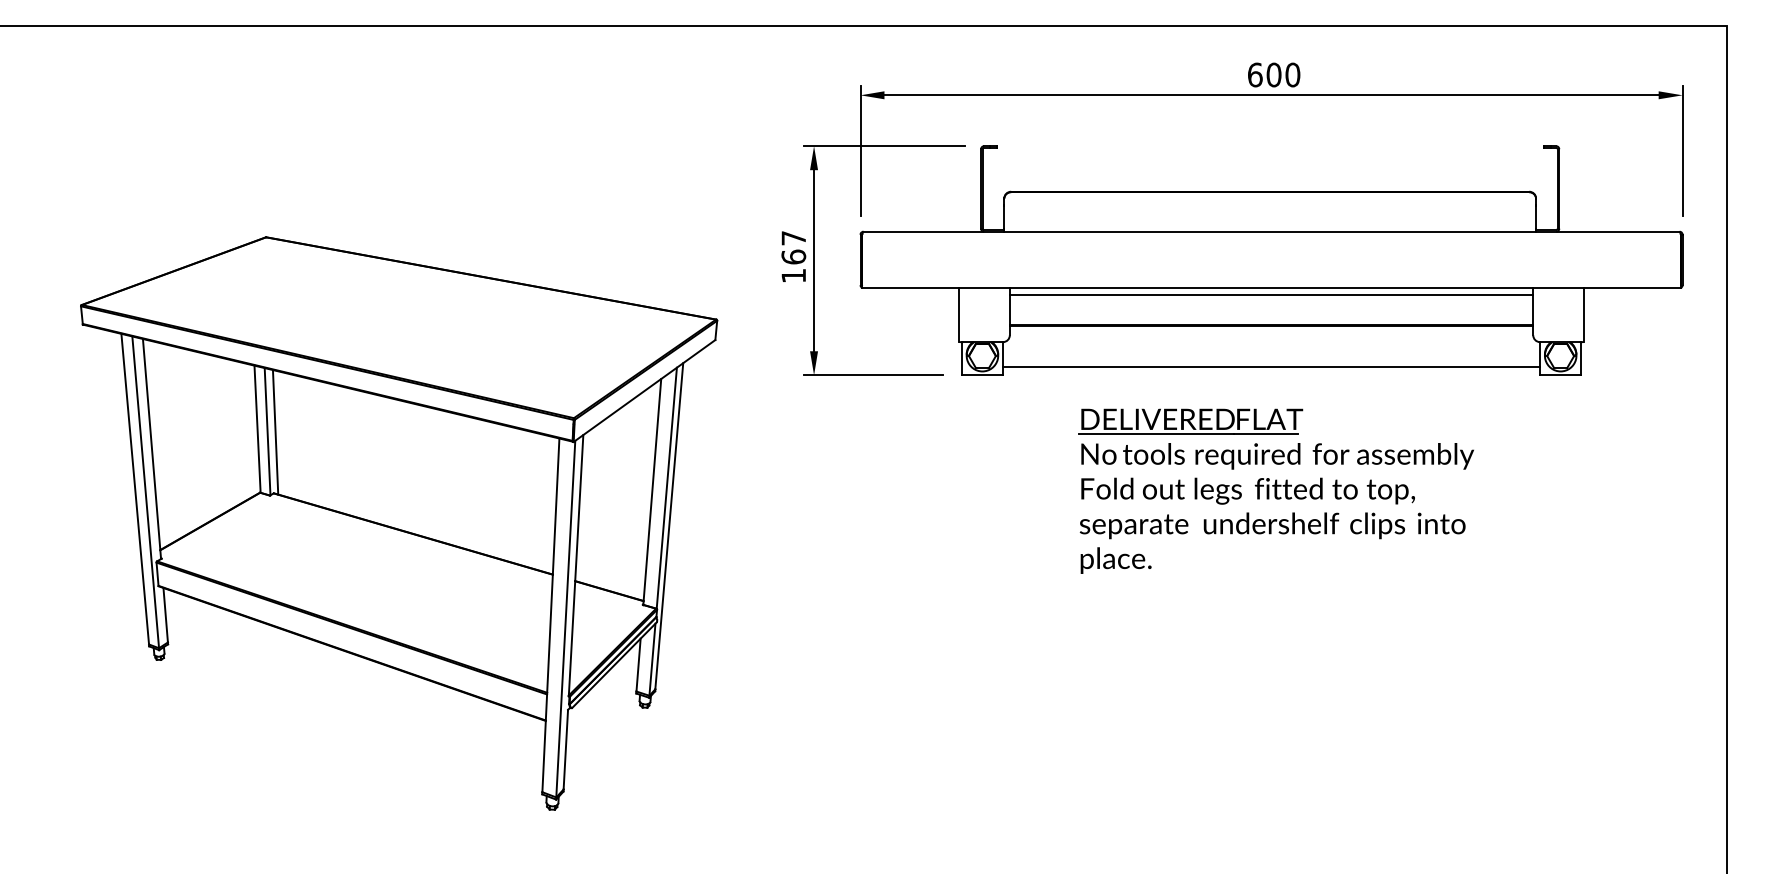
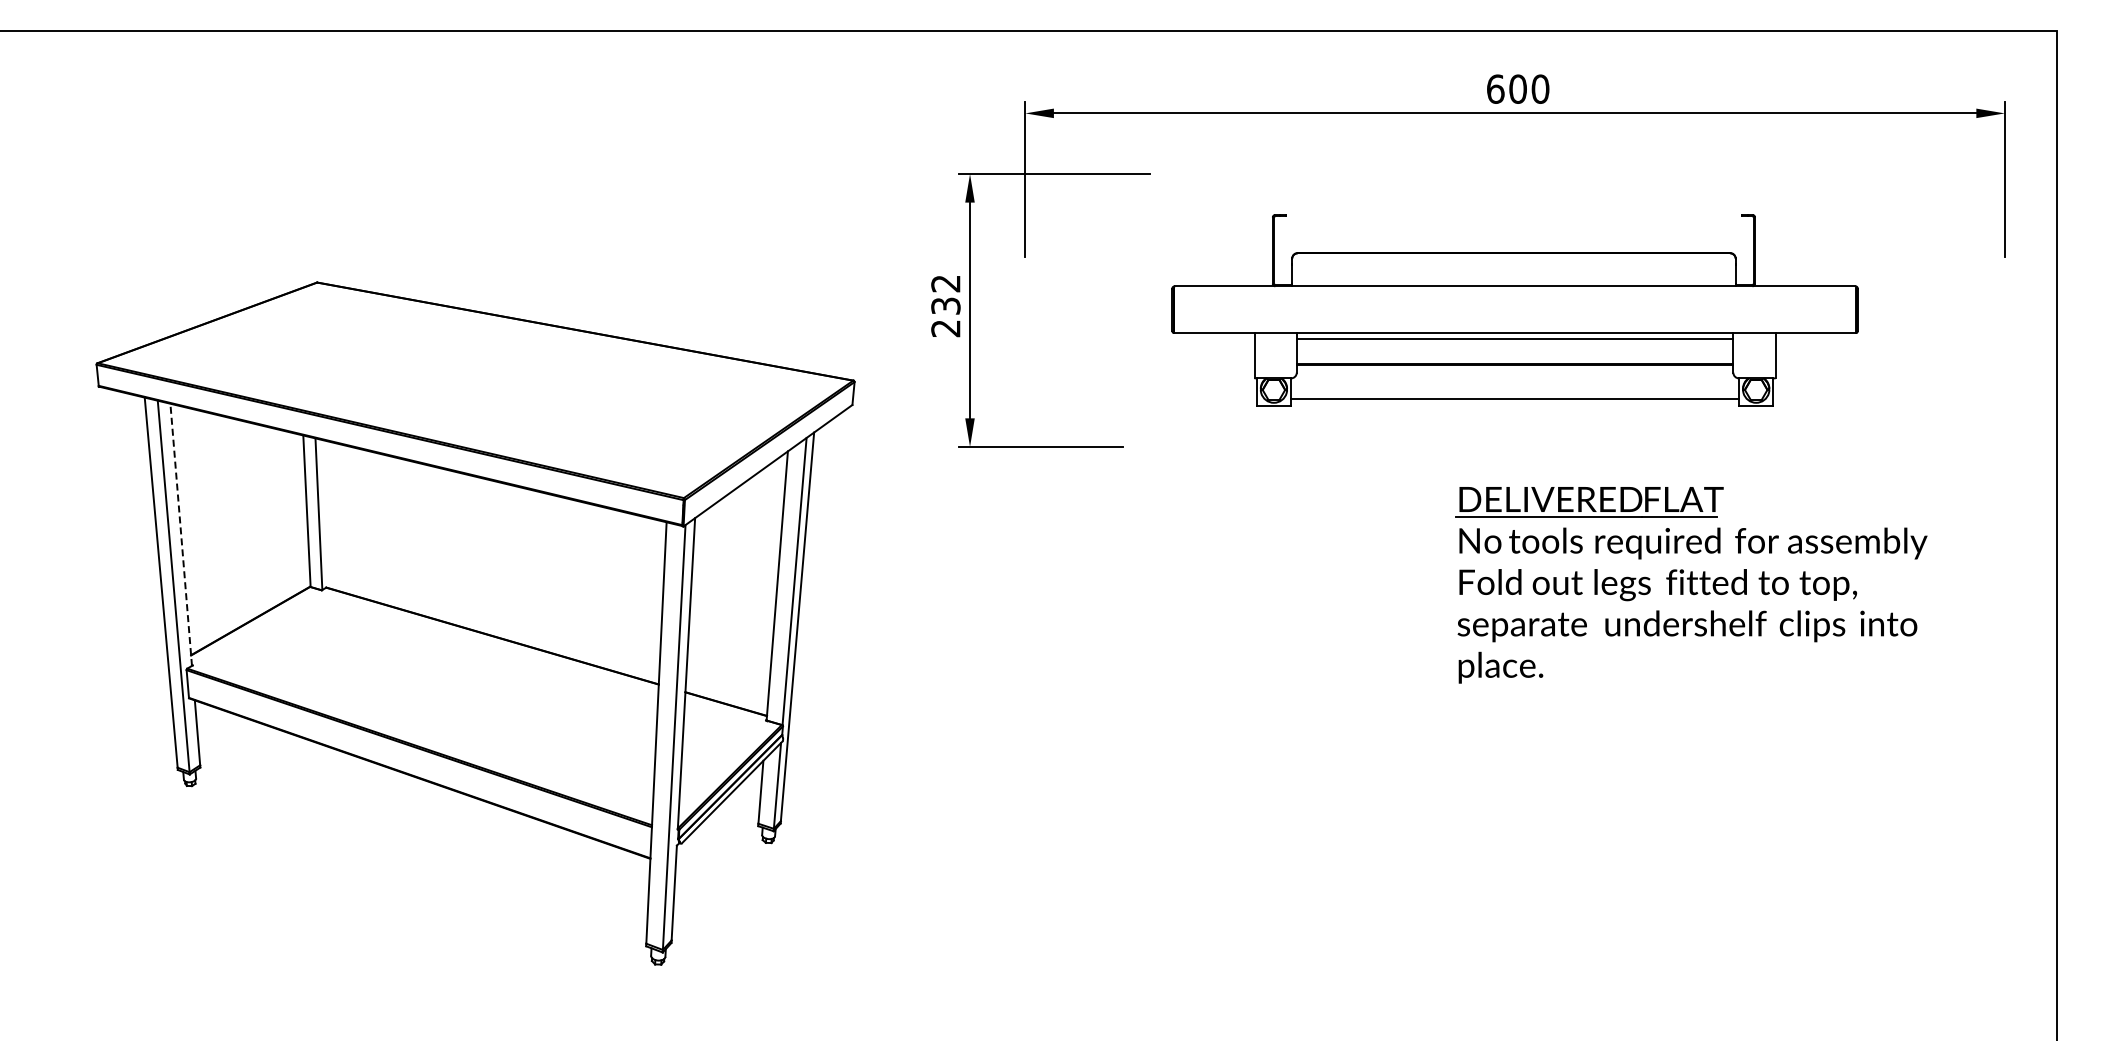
text: (793, 257) -> (945, 306), 167 -> 232
part: (1271, 260) -> (1514, 310), size x0.7
line: (275, 431) -> (328, 514), removed
line: (152, 448) -> (181, 534), solid -> dashed
part: (1276, 491) -> (1691, 585), moved

